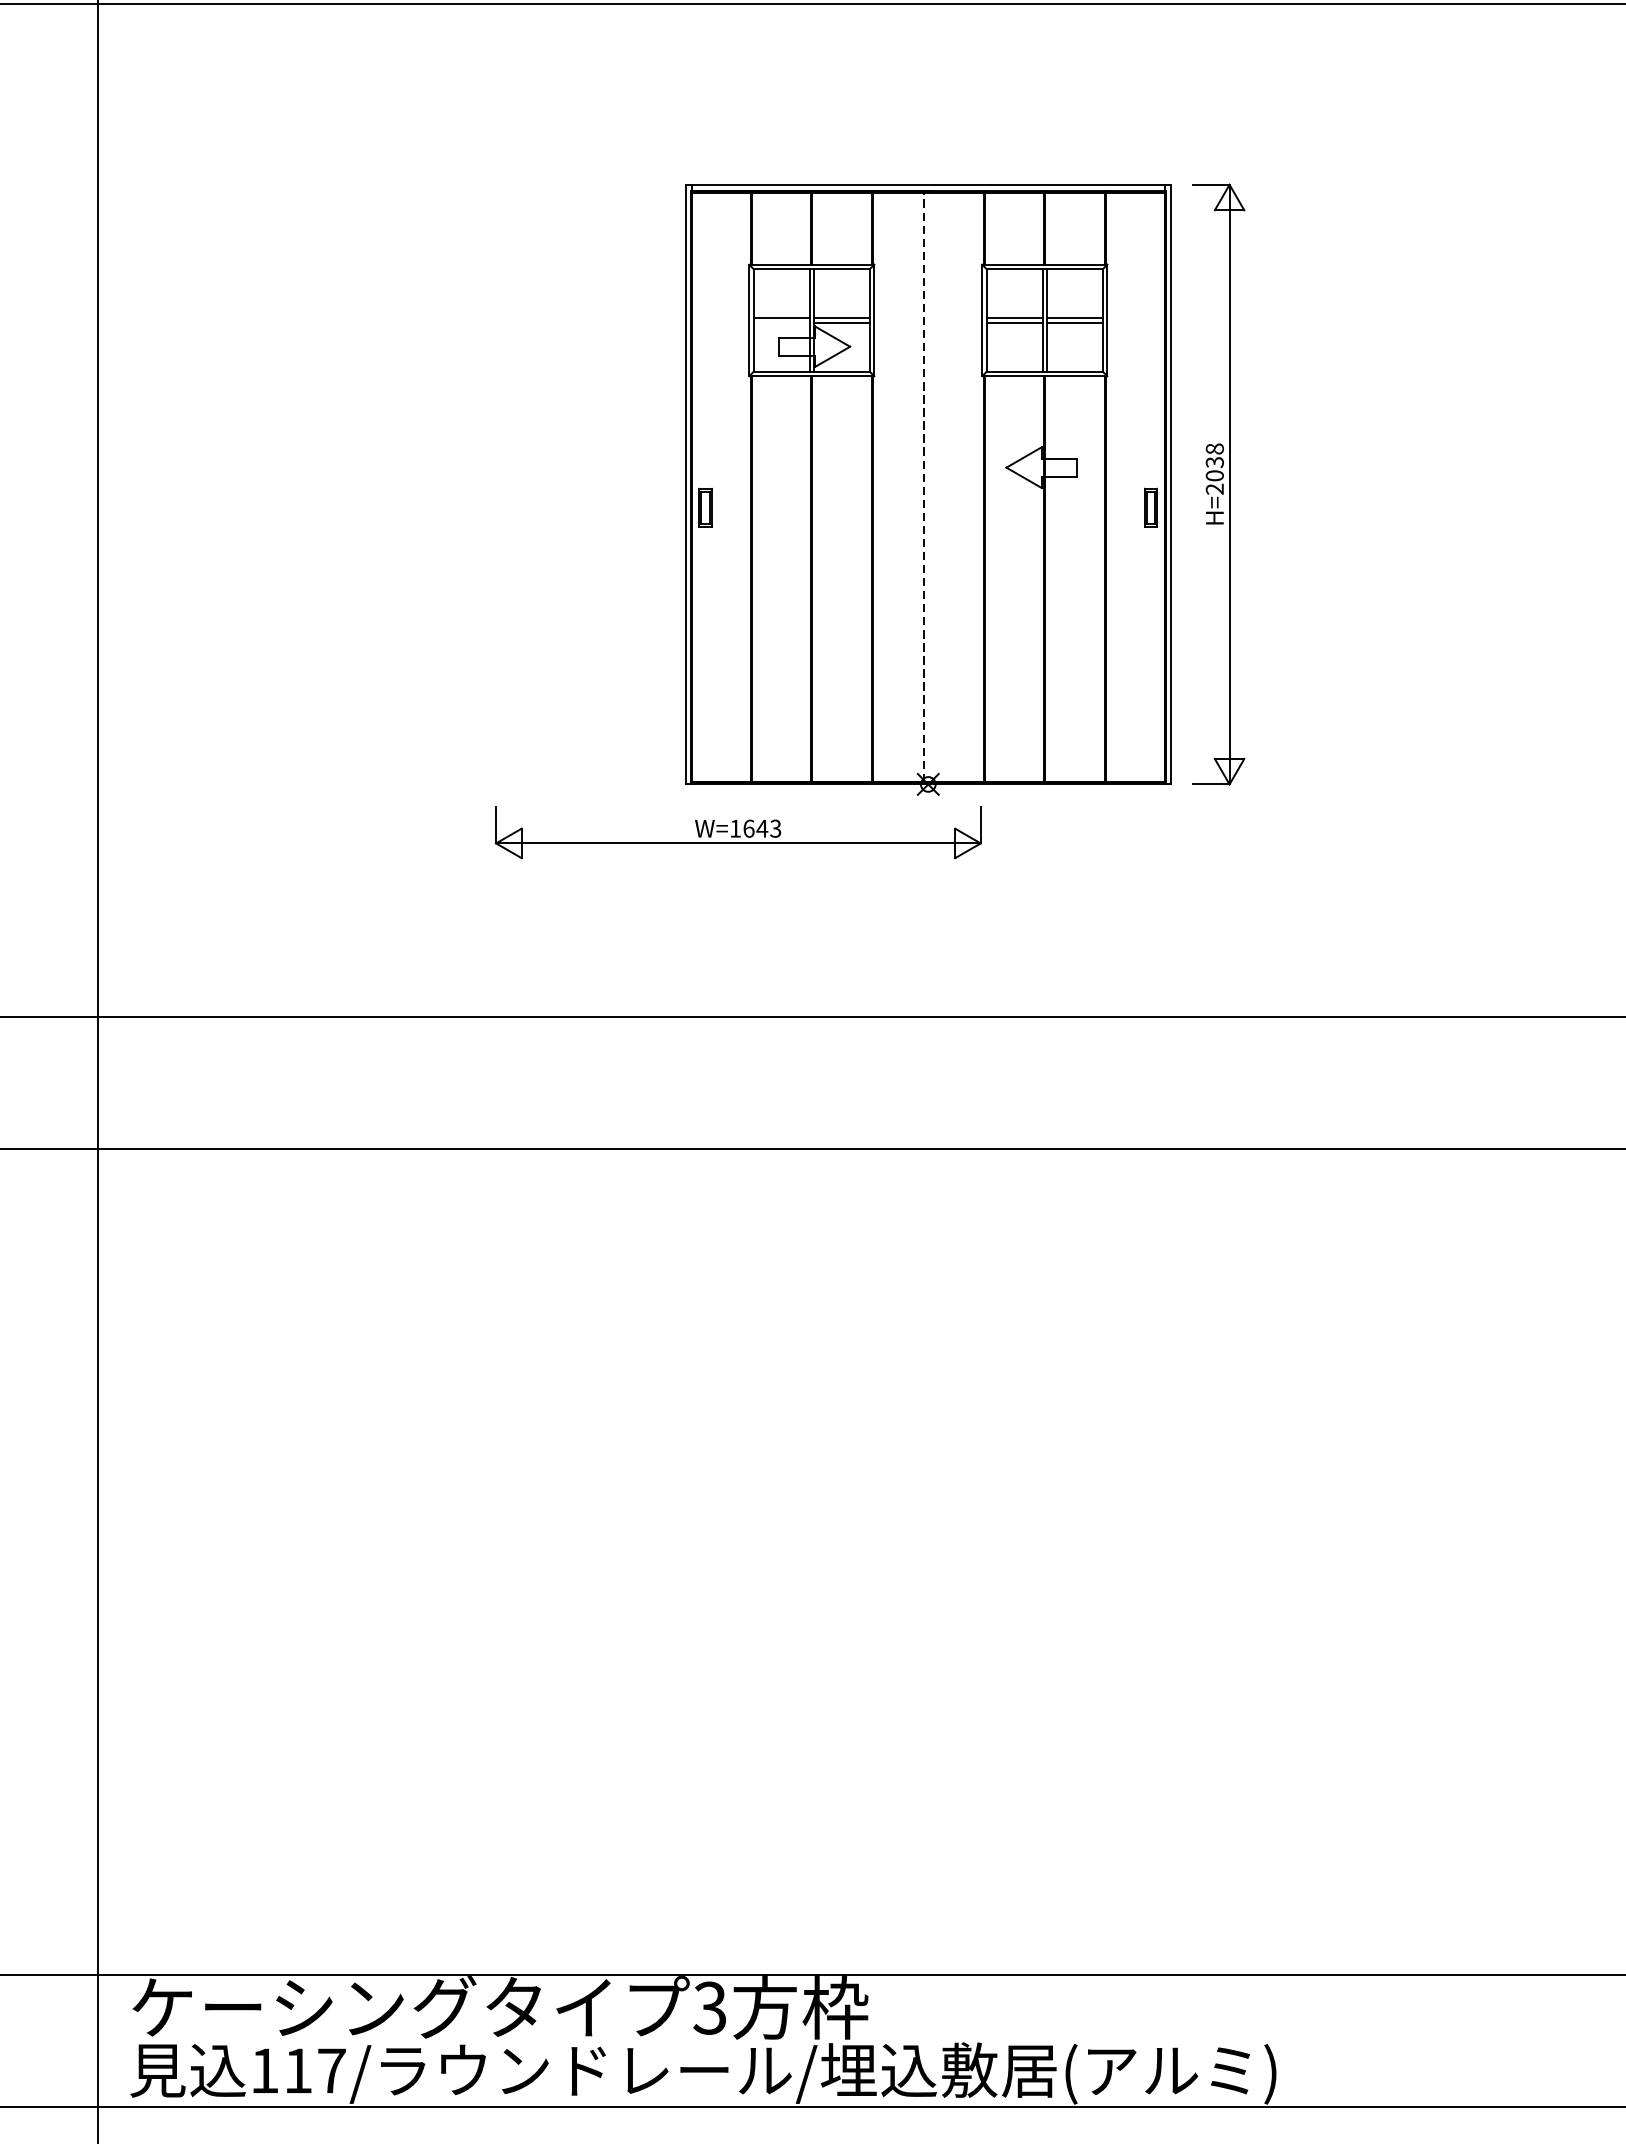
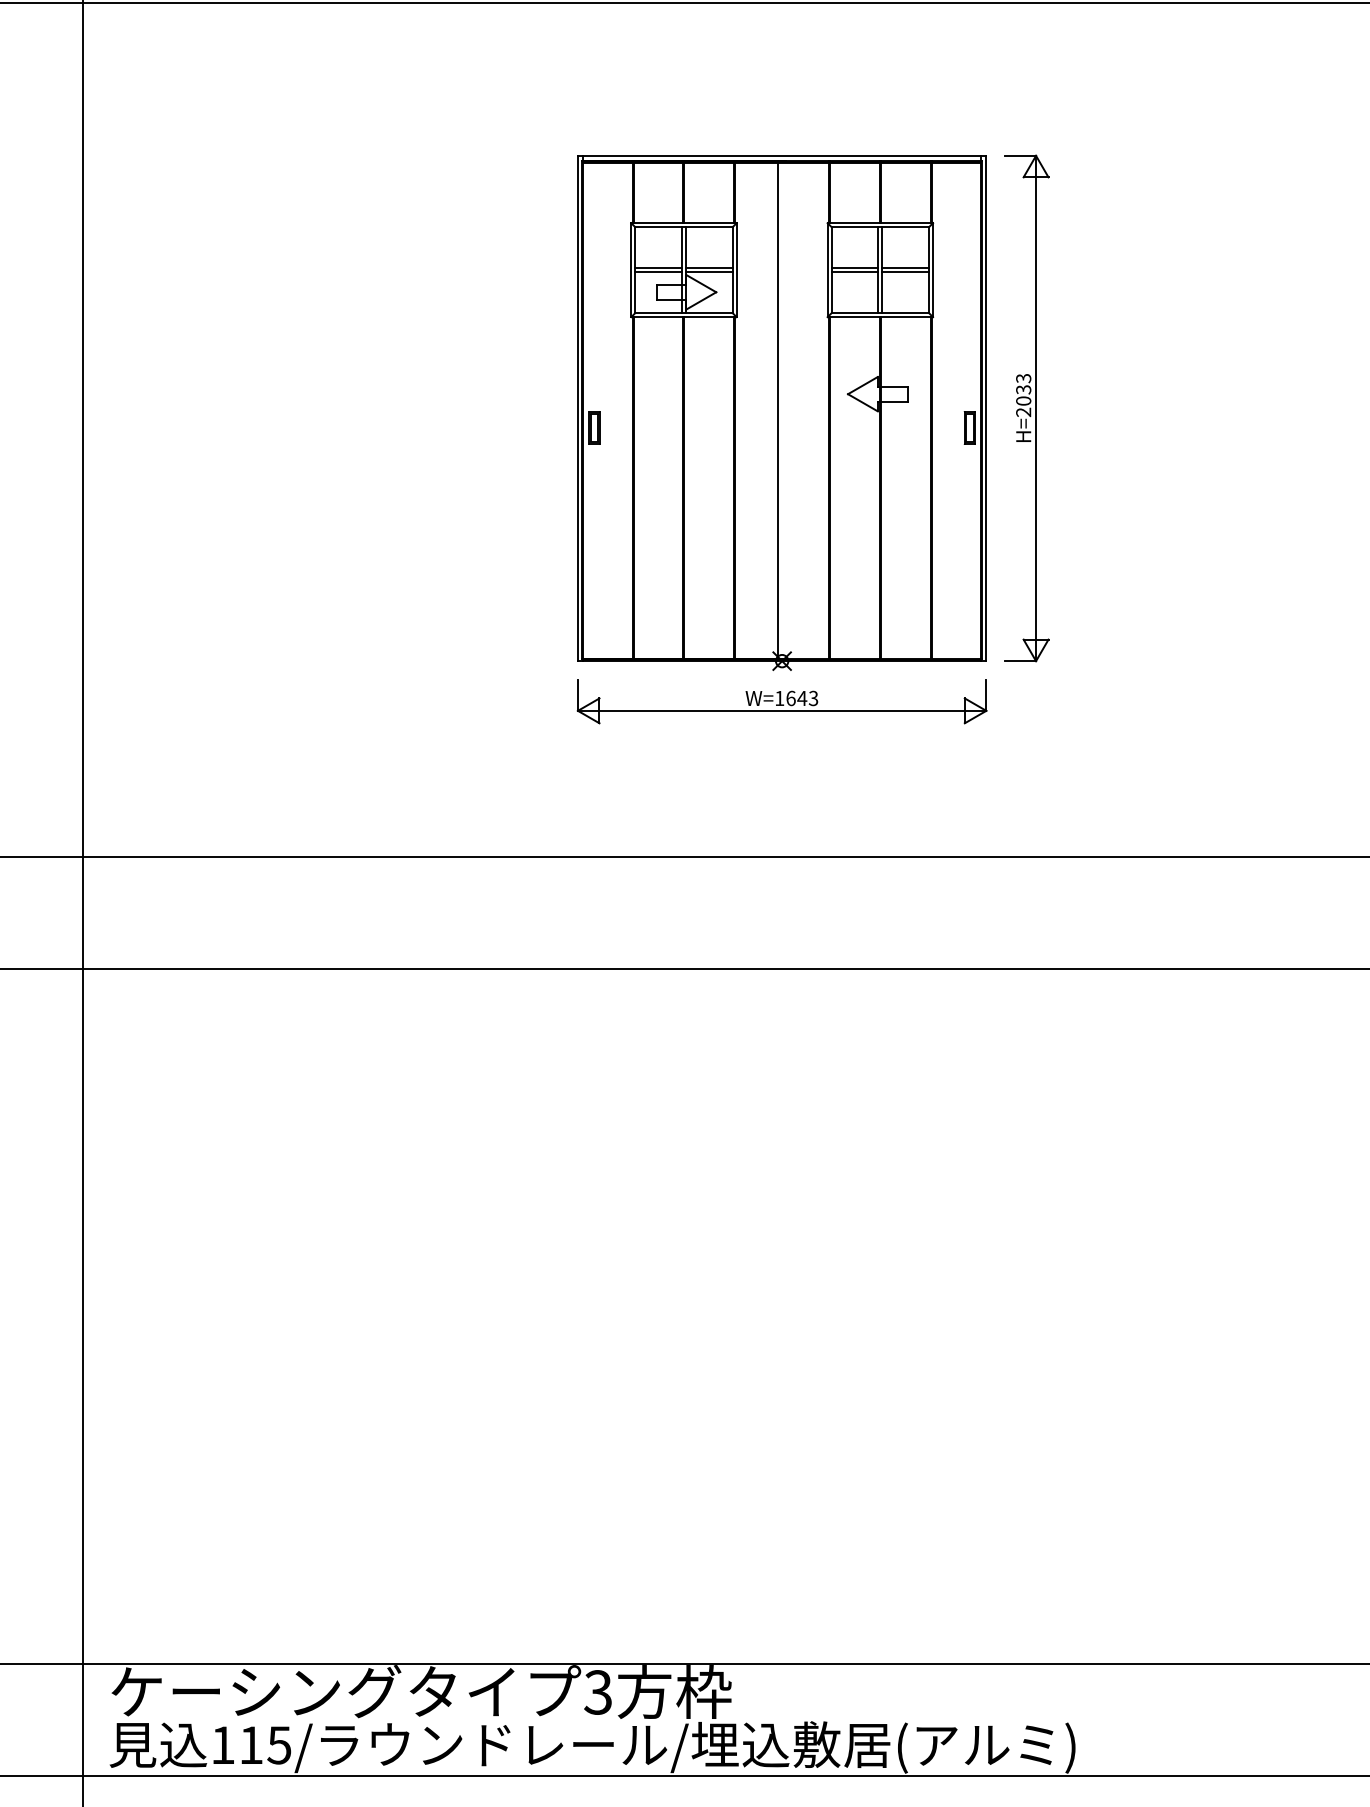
line: (781, 323) -> (658, 272), added
text: (1214, 449) -> (1023, 378), H=2038 -> H=2033
line: (923, 485) -> (778, 409), dashed -> solid
part: (737, 832) -> (781, 701), moved
text: (331, 2071) -> (279, 1745), 117/ -> 115/

